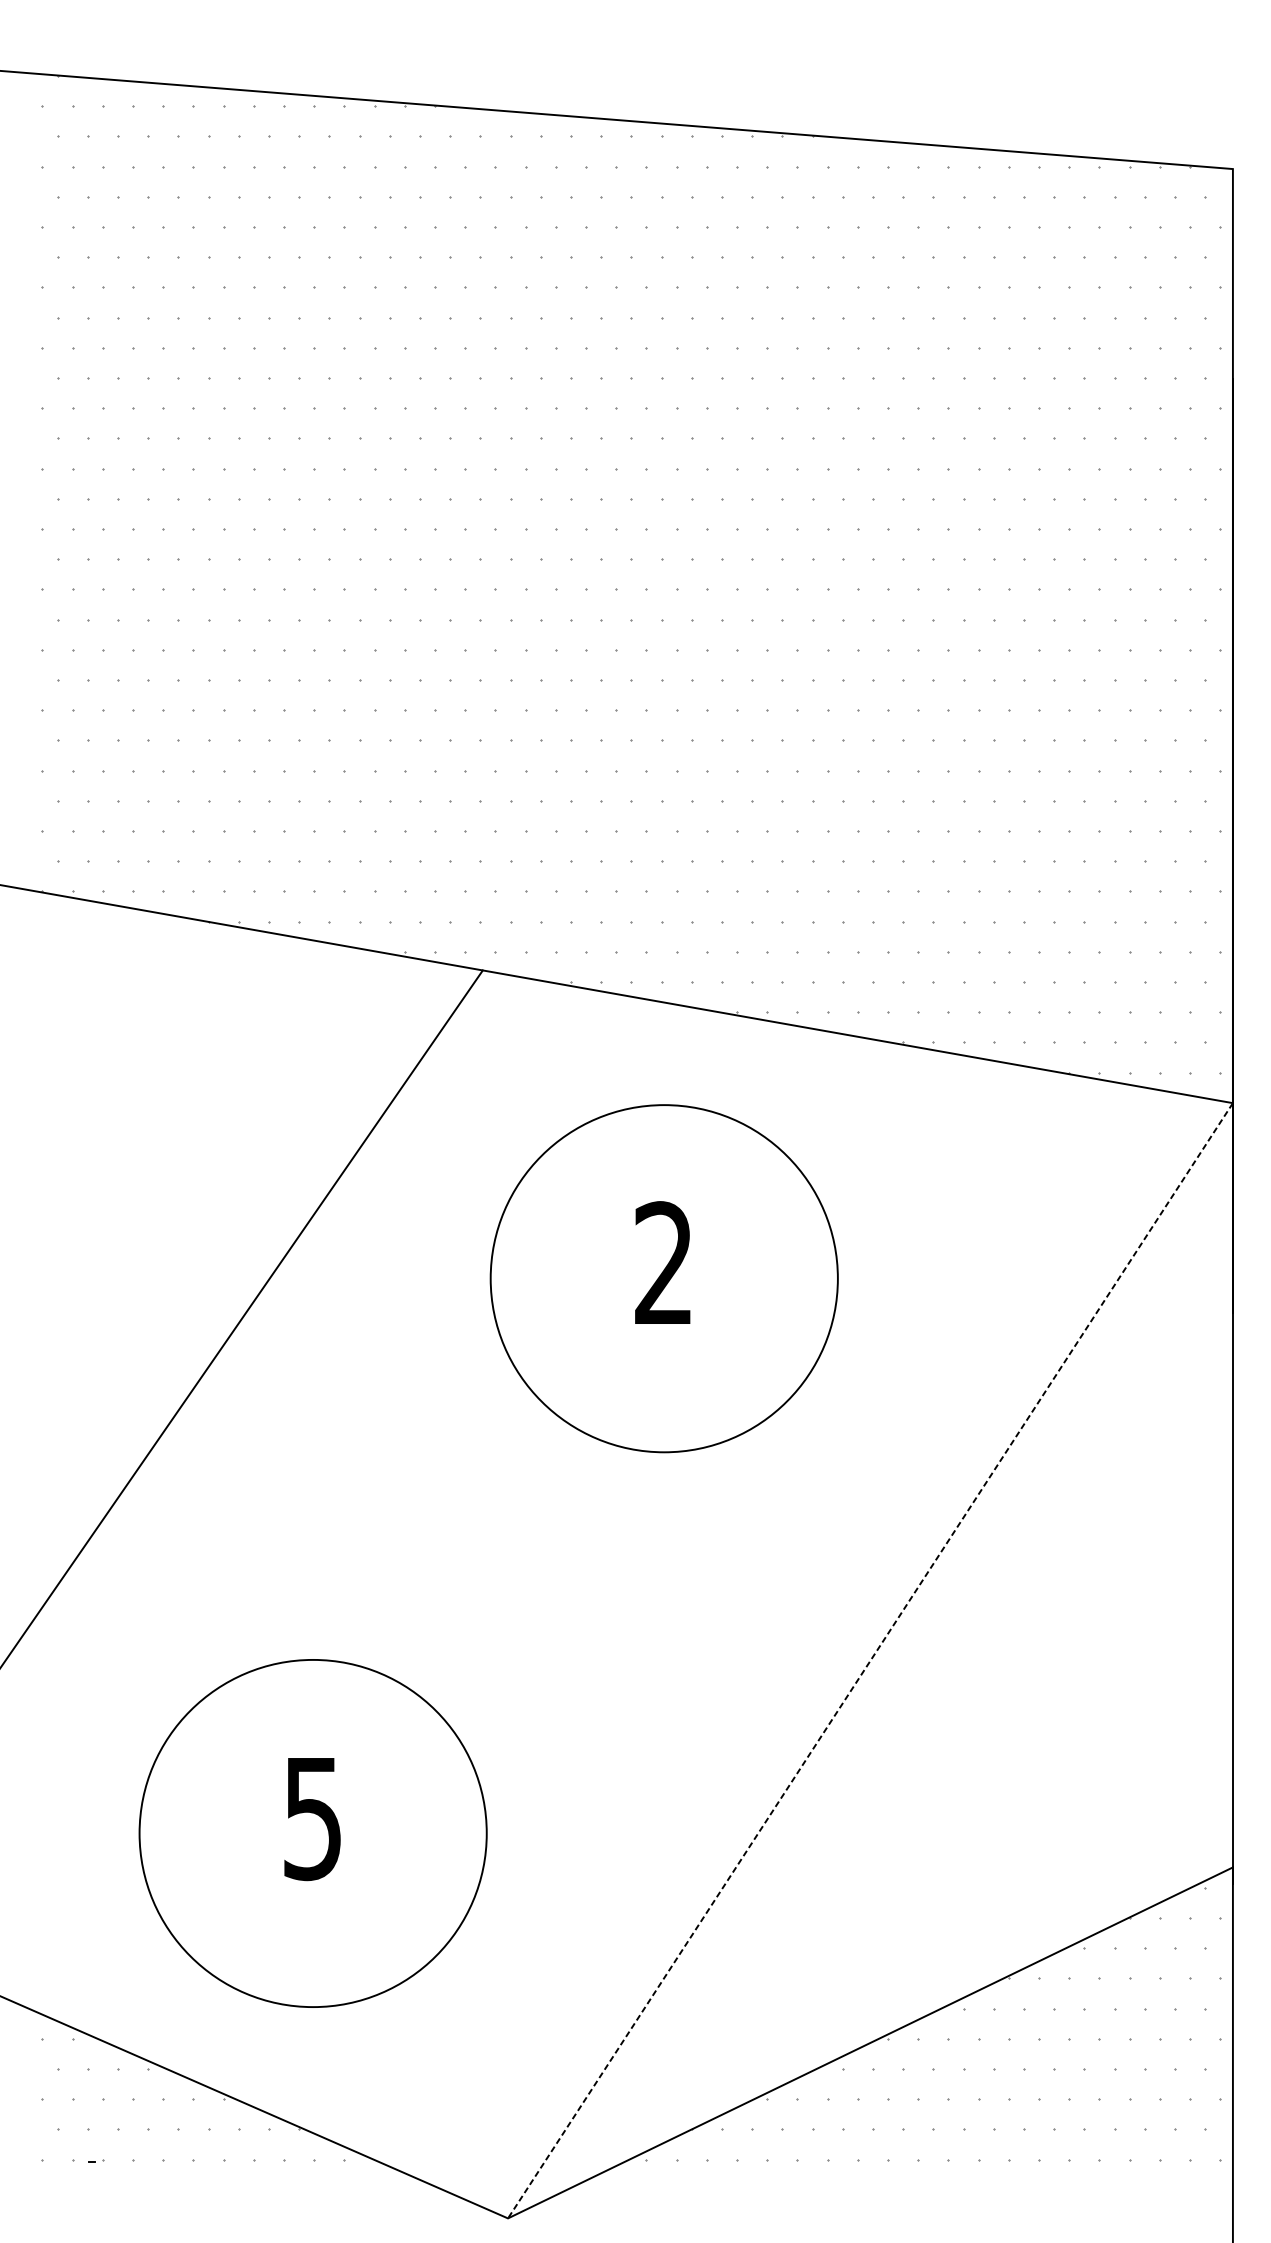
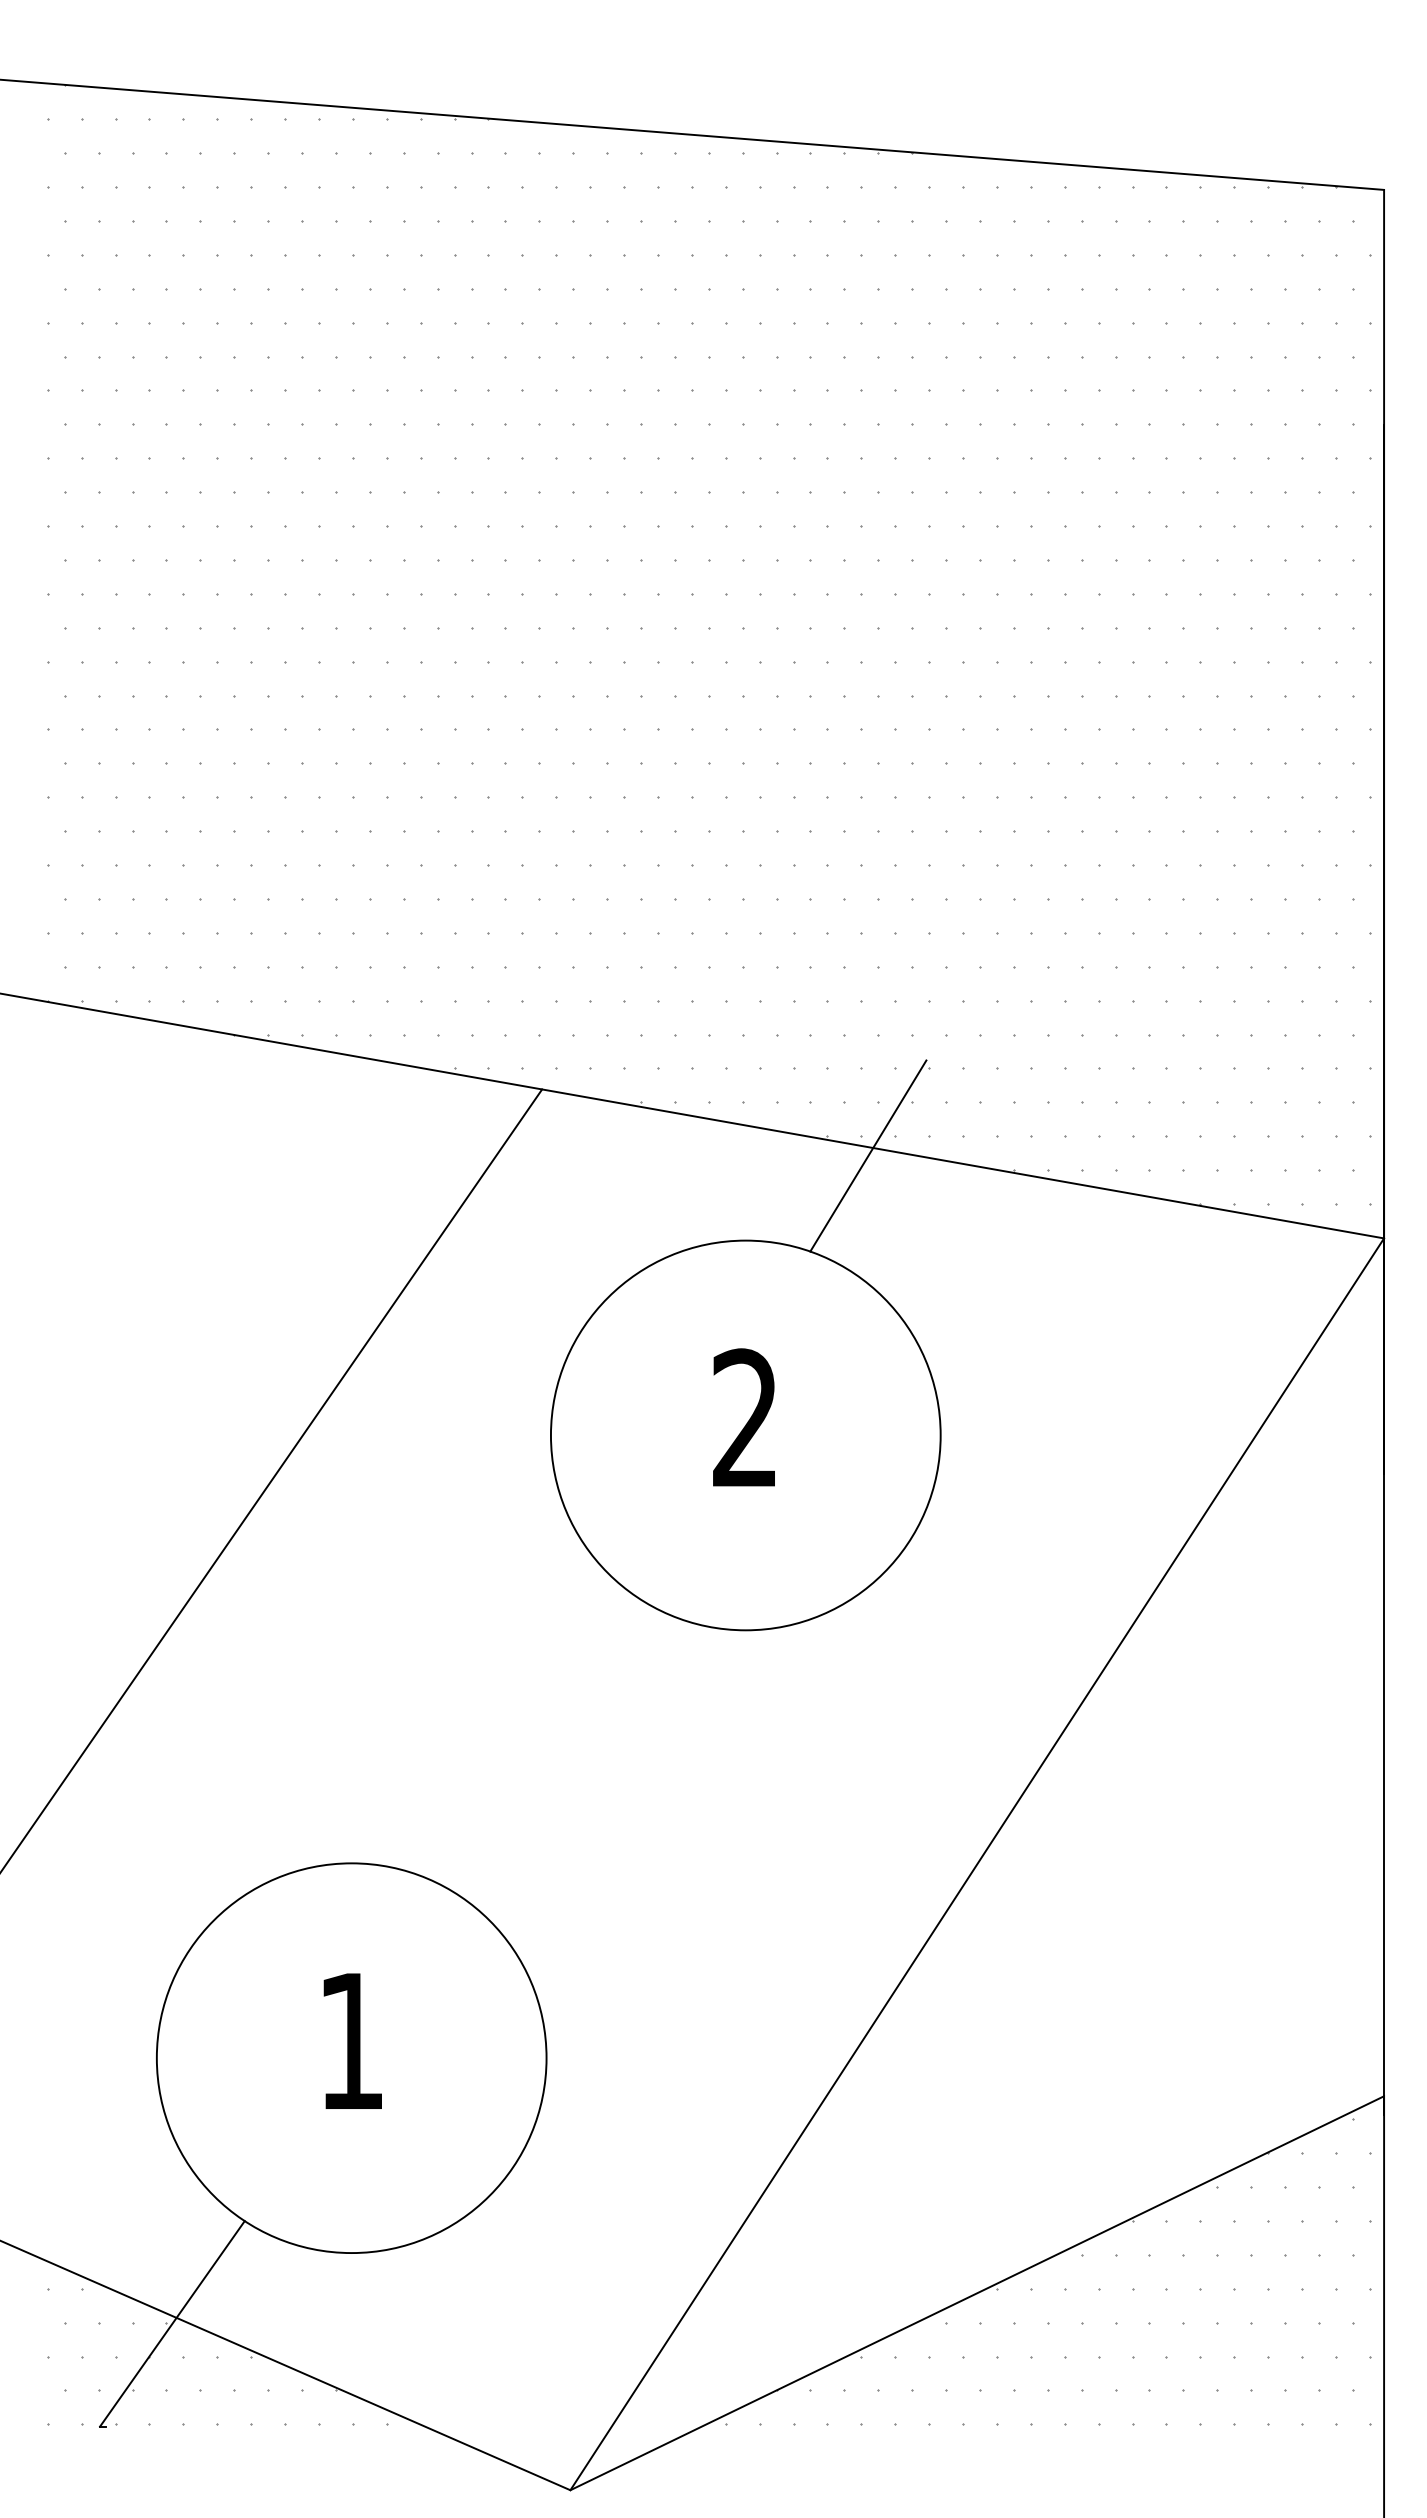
line: (773, 1029) -> (868, 1155), added
line: (870, 1660) -> (977, 1864), dashed -> solid
text: (312, 1819) -> (350, 2042), 5 -> 1
line: (153, 2069) -> (172, 2323), added

